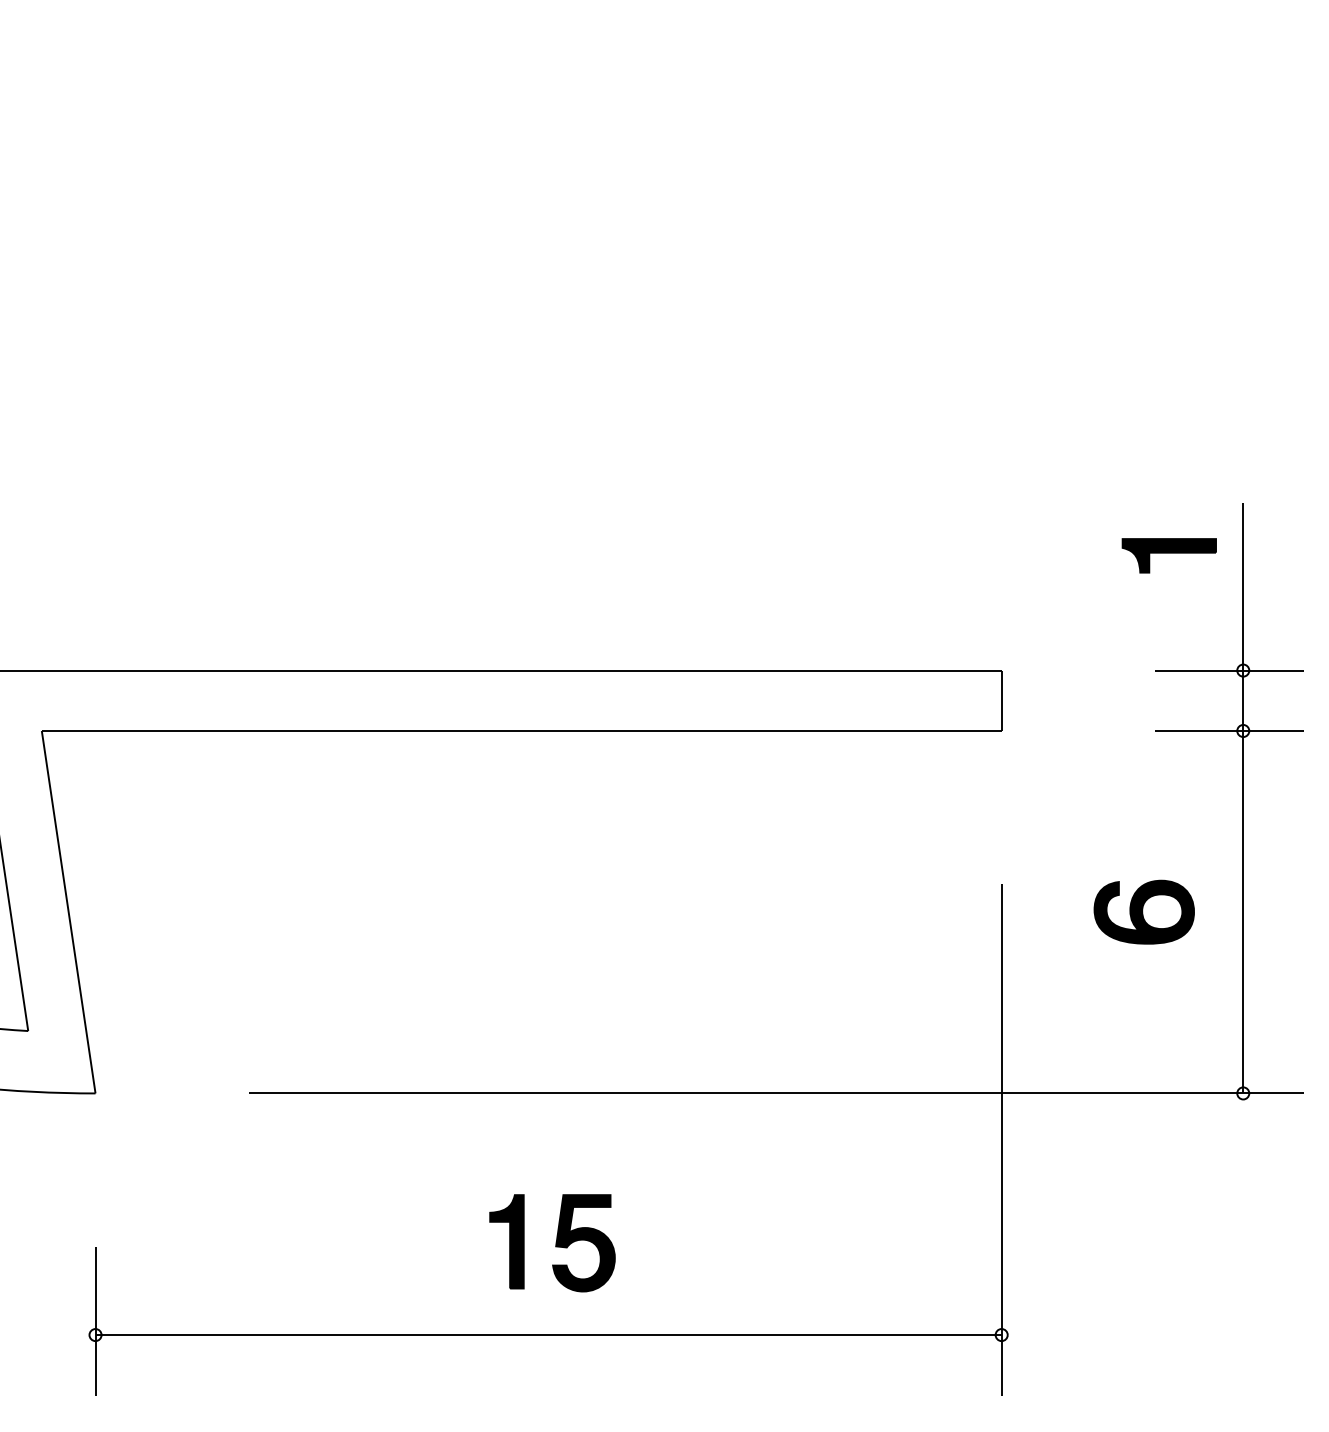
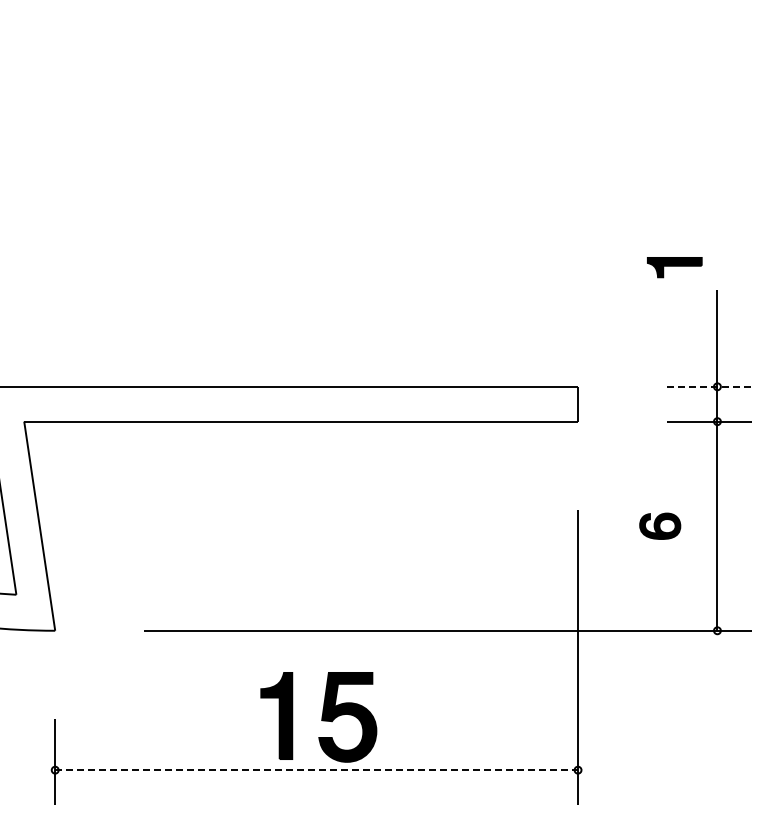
part: (1168, 555) -> (674, 267), moved
line: (1229, 670) -> (709, 386), solid -> dashed
part: (1142, 912) -> (659, 526), size x0.7
part: (551, 1242) -> (318, 716), size x1.6
line: (550, 1335) -> (317, 770), solid -> dashed

